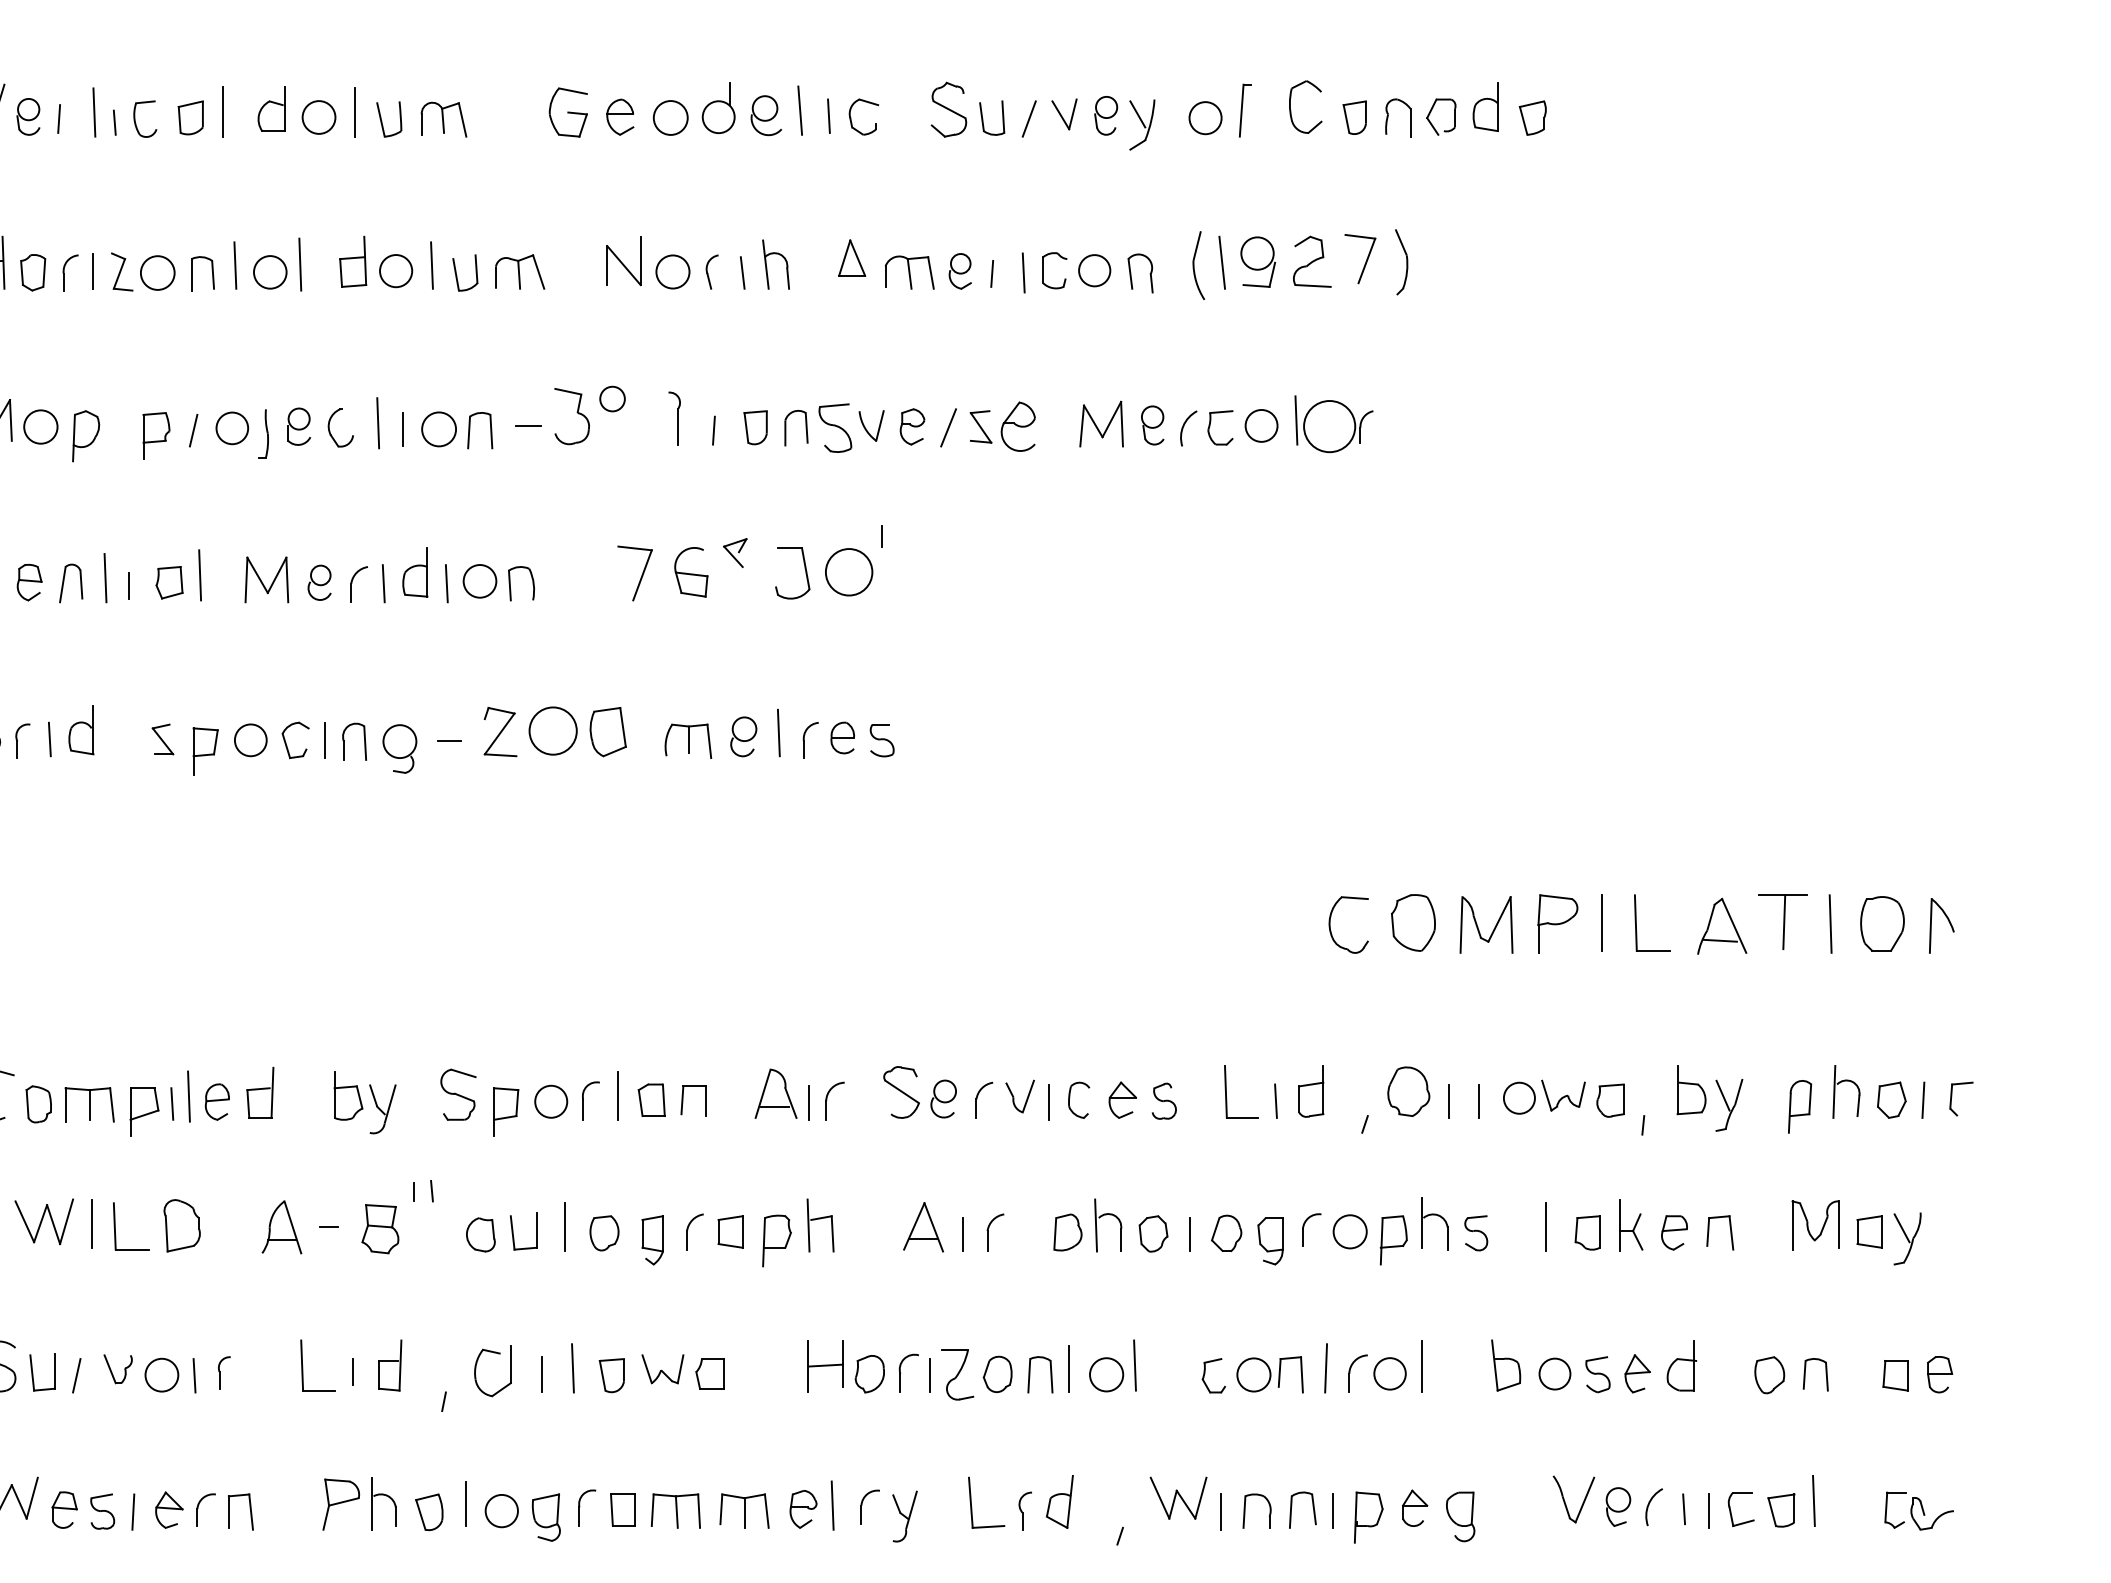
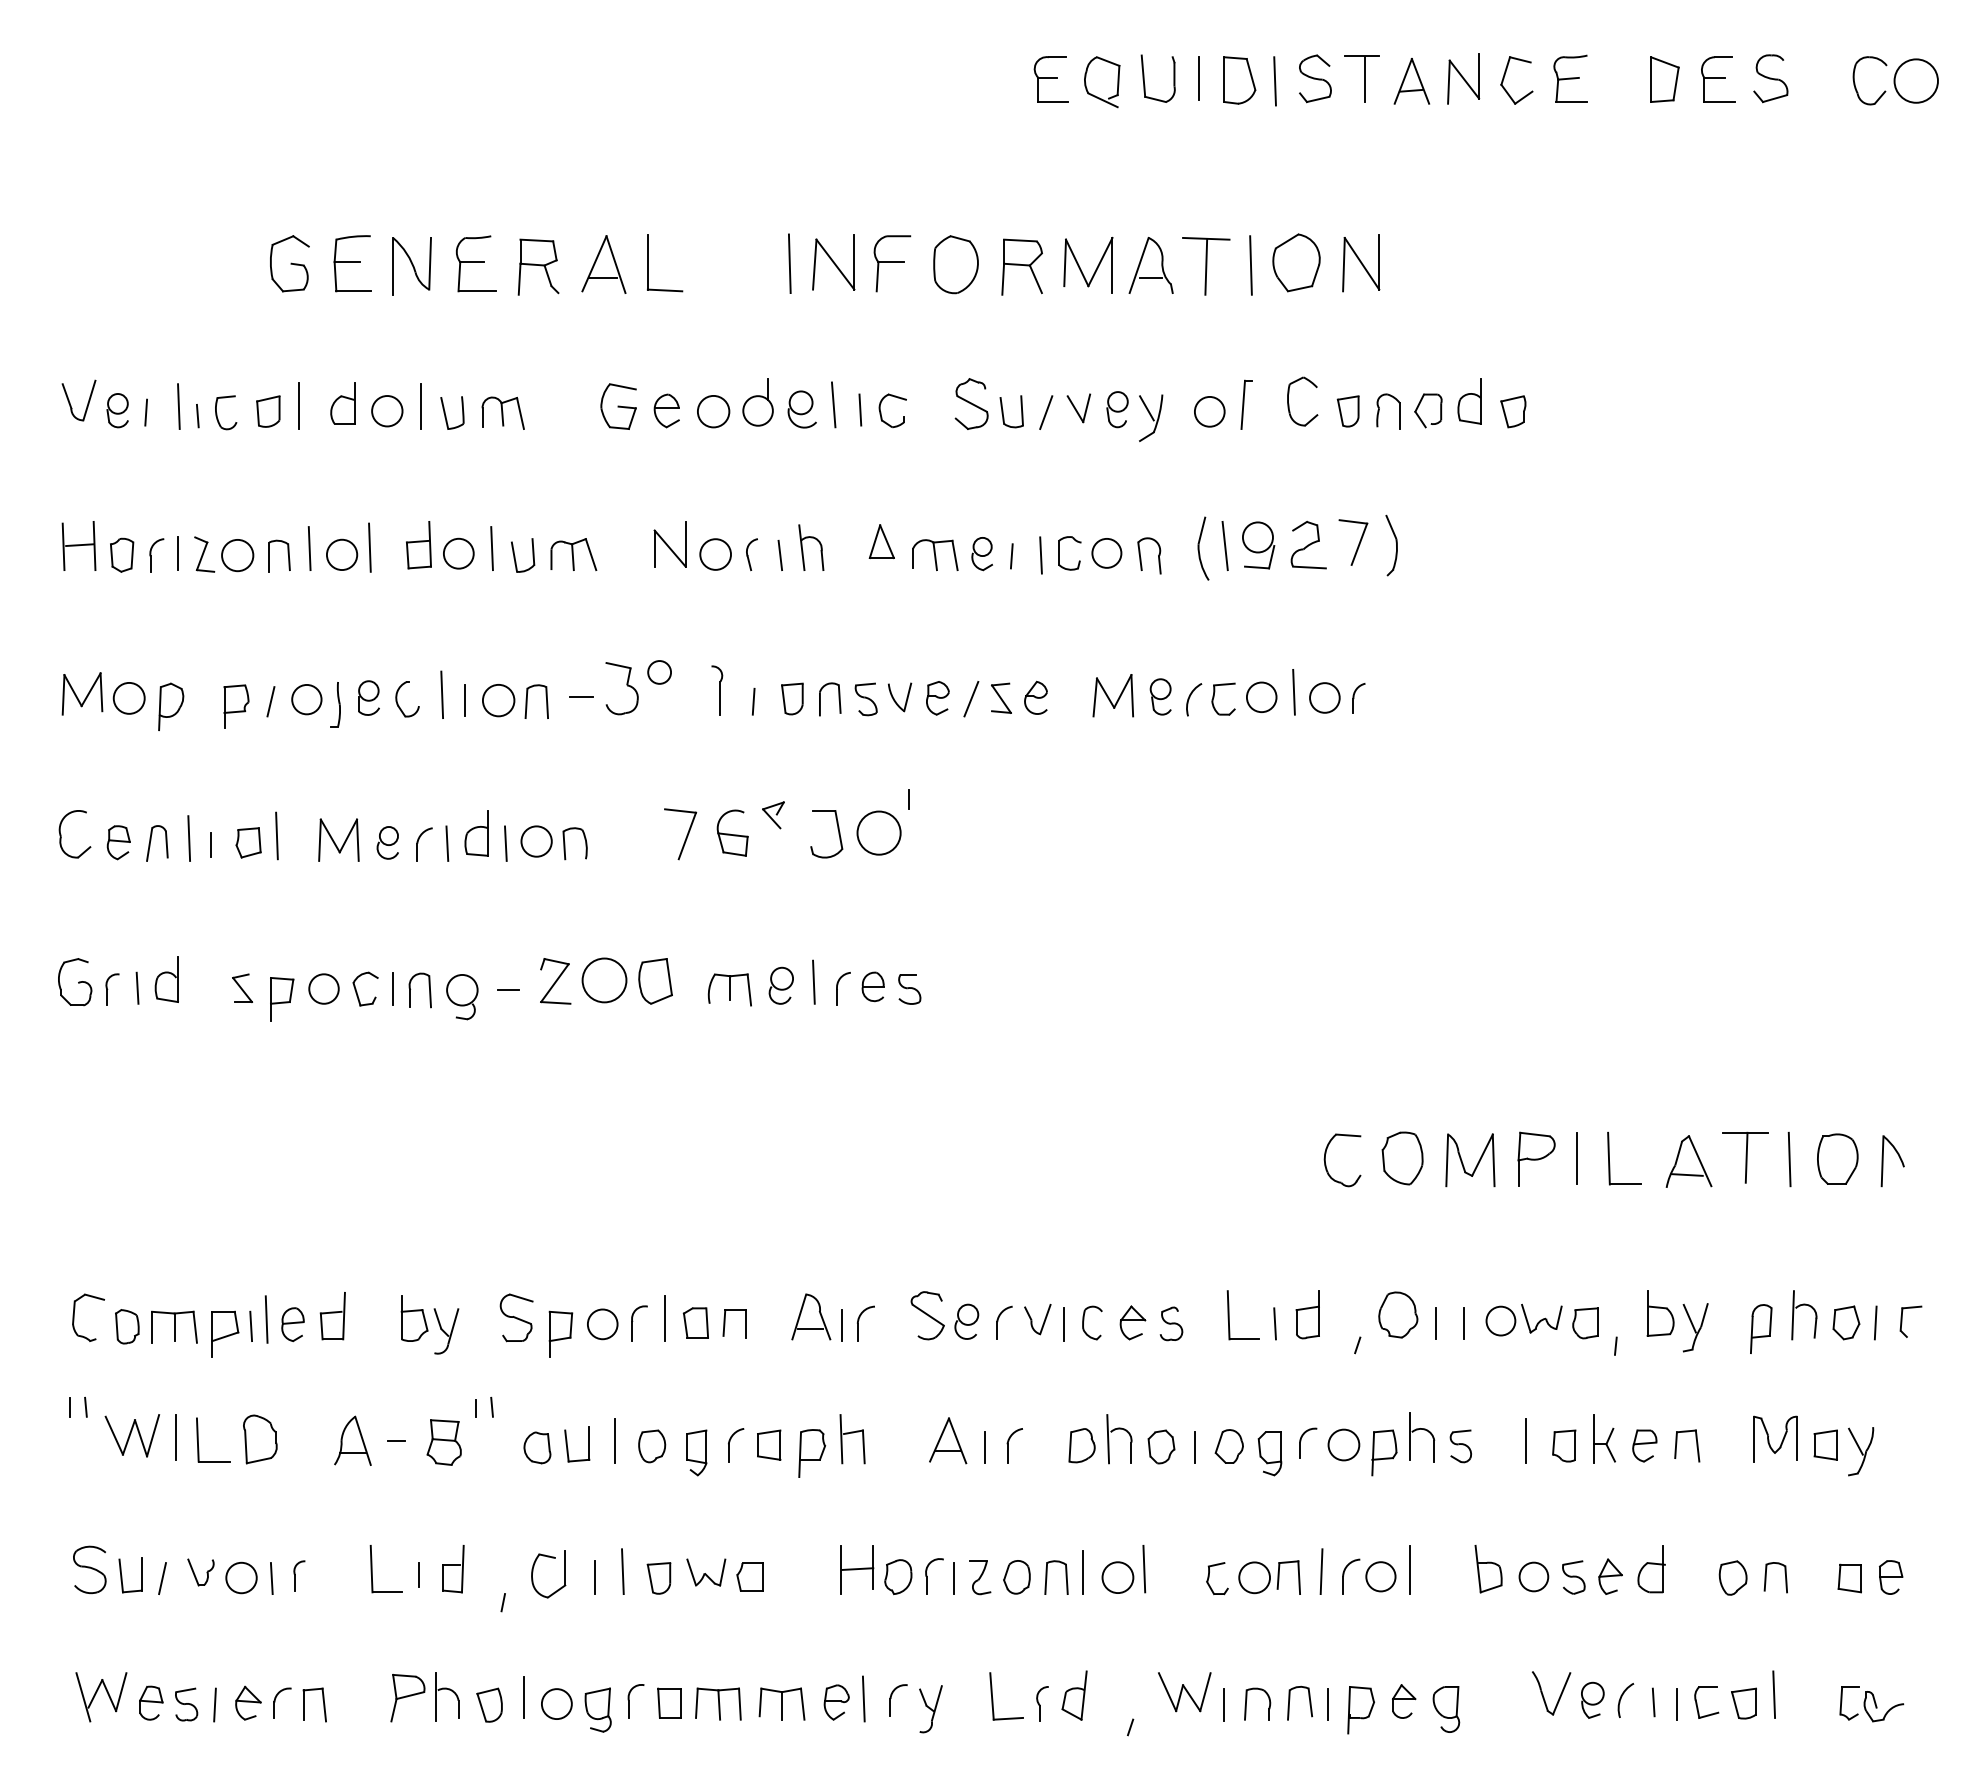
part: (1017, 426) -> (1035, 697), size x0.71
circle: (1329, 426) -> (1324, 697), size x0.62
part: (834, 428) -> (865, 699), size x0.71
part: (958, 1374) -> (980, 1577), size x0.71

